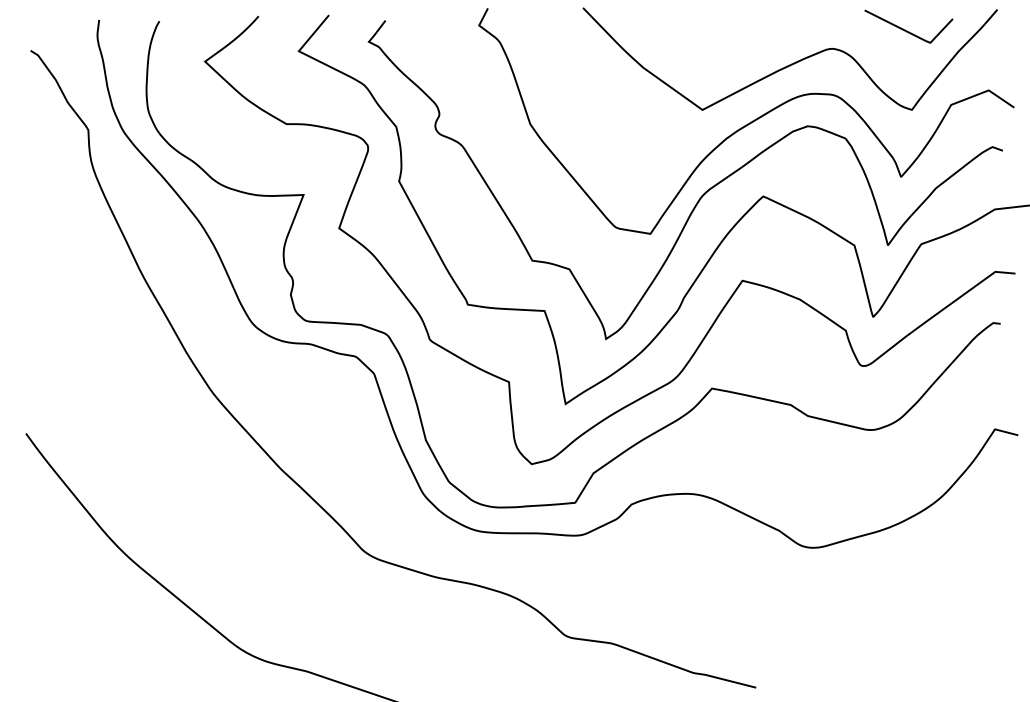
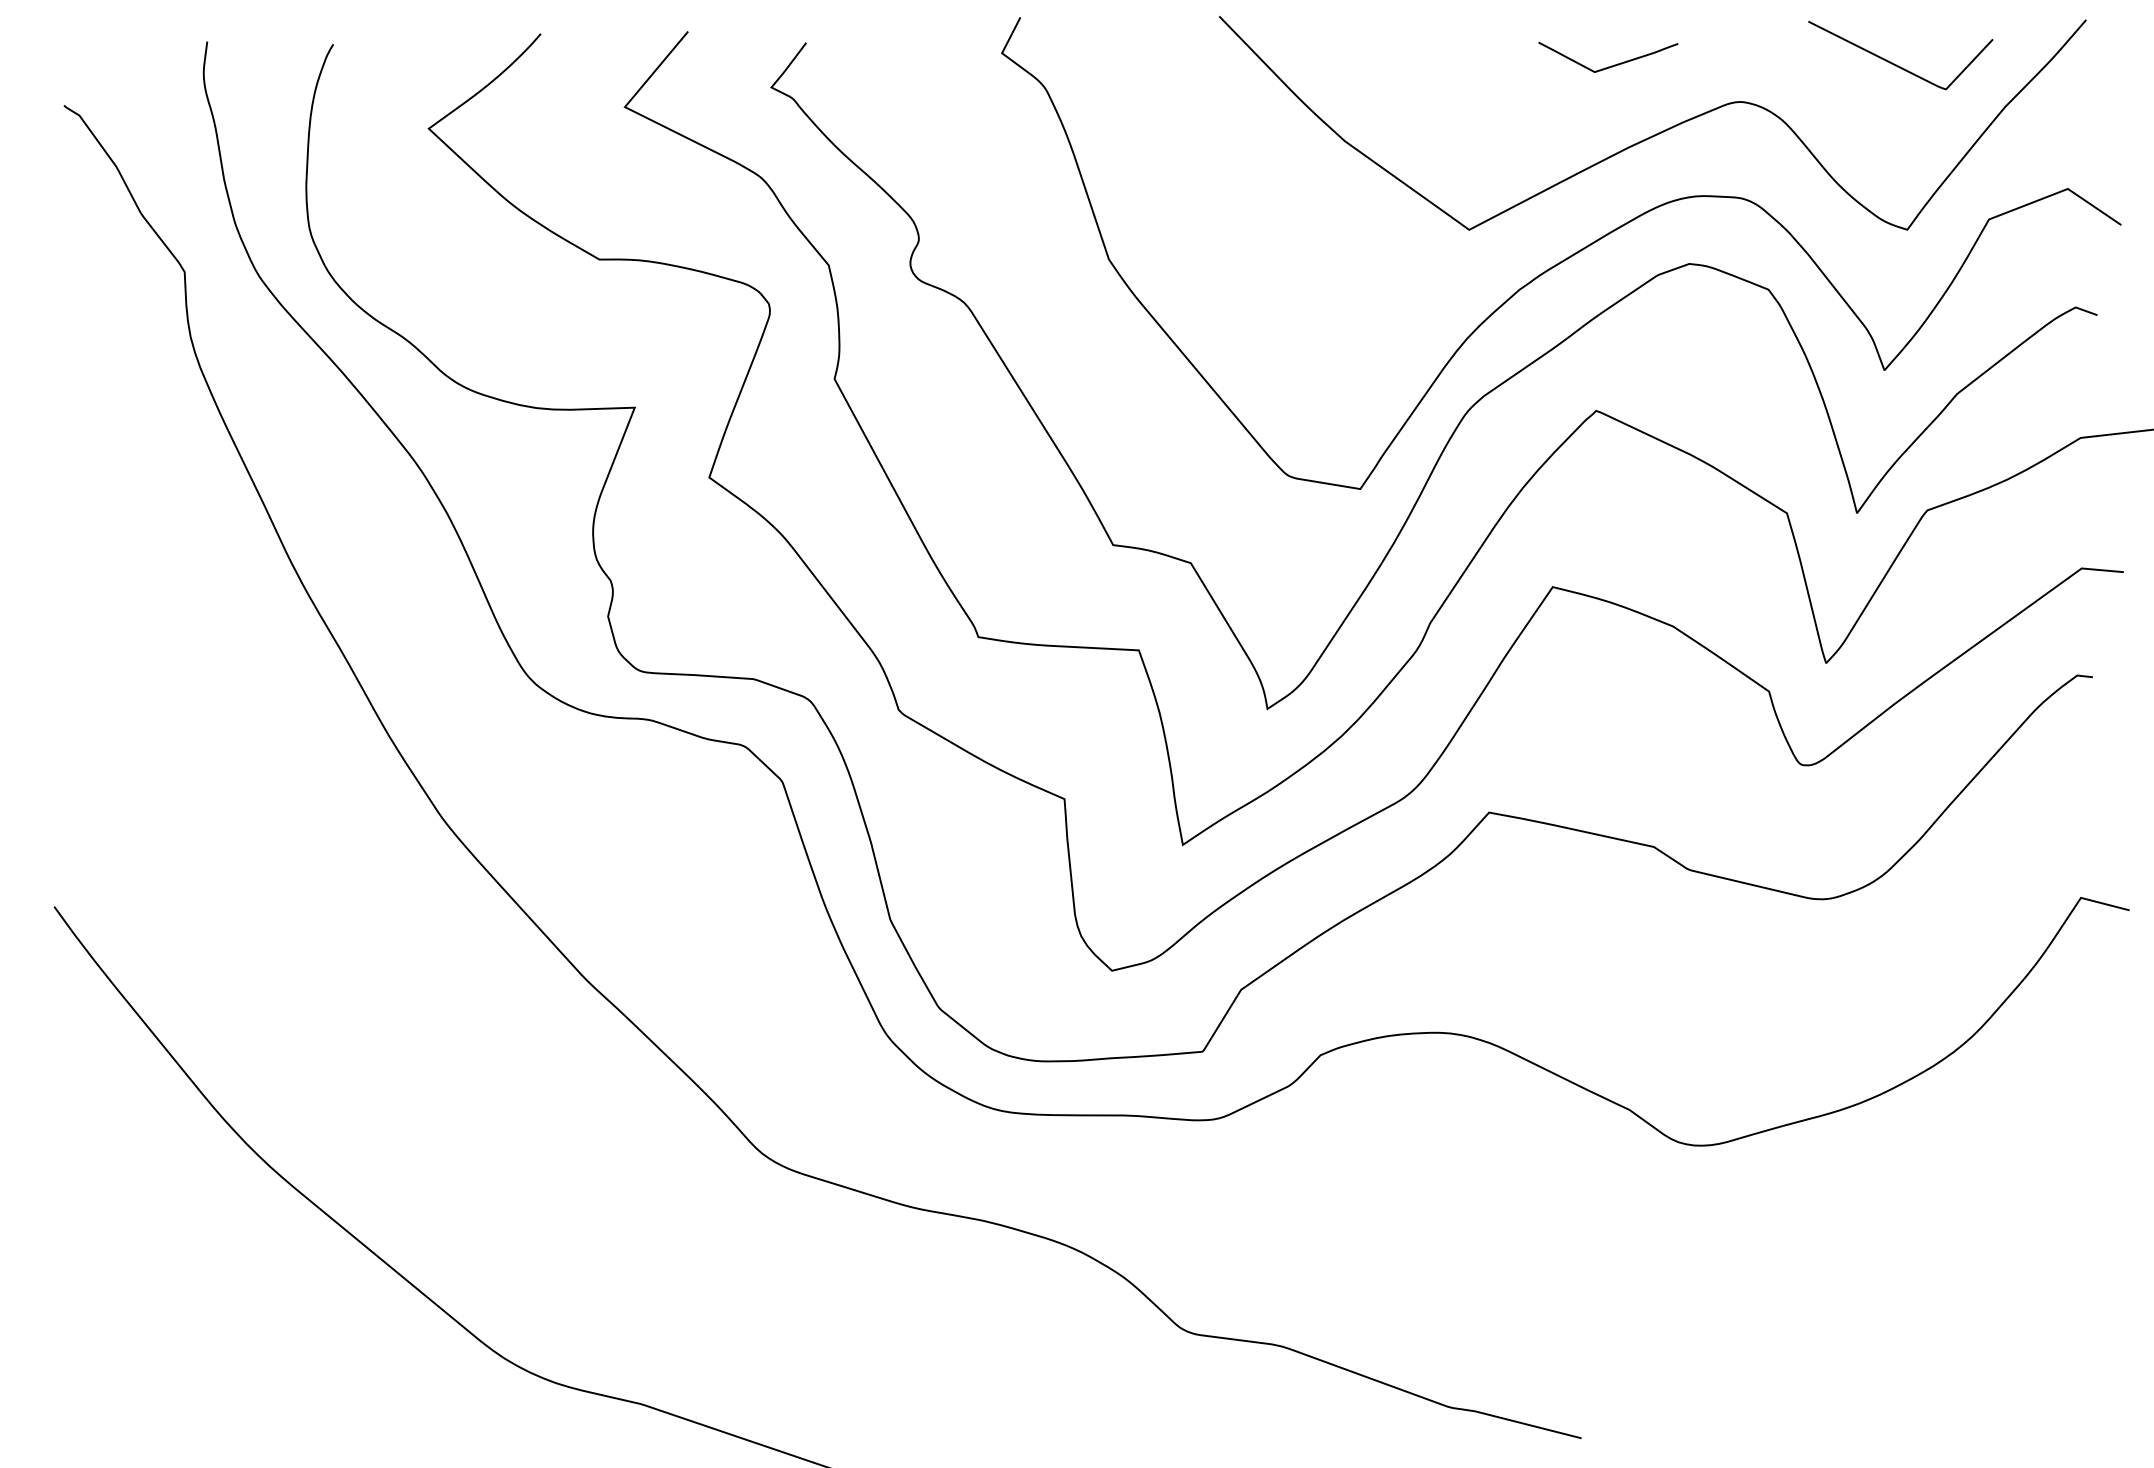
curve: (768, 31) -> (1607, 65), added

